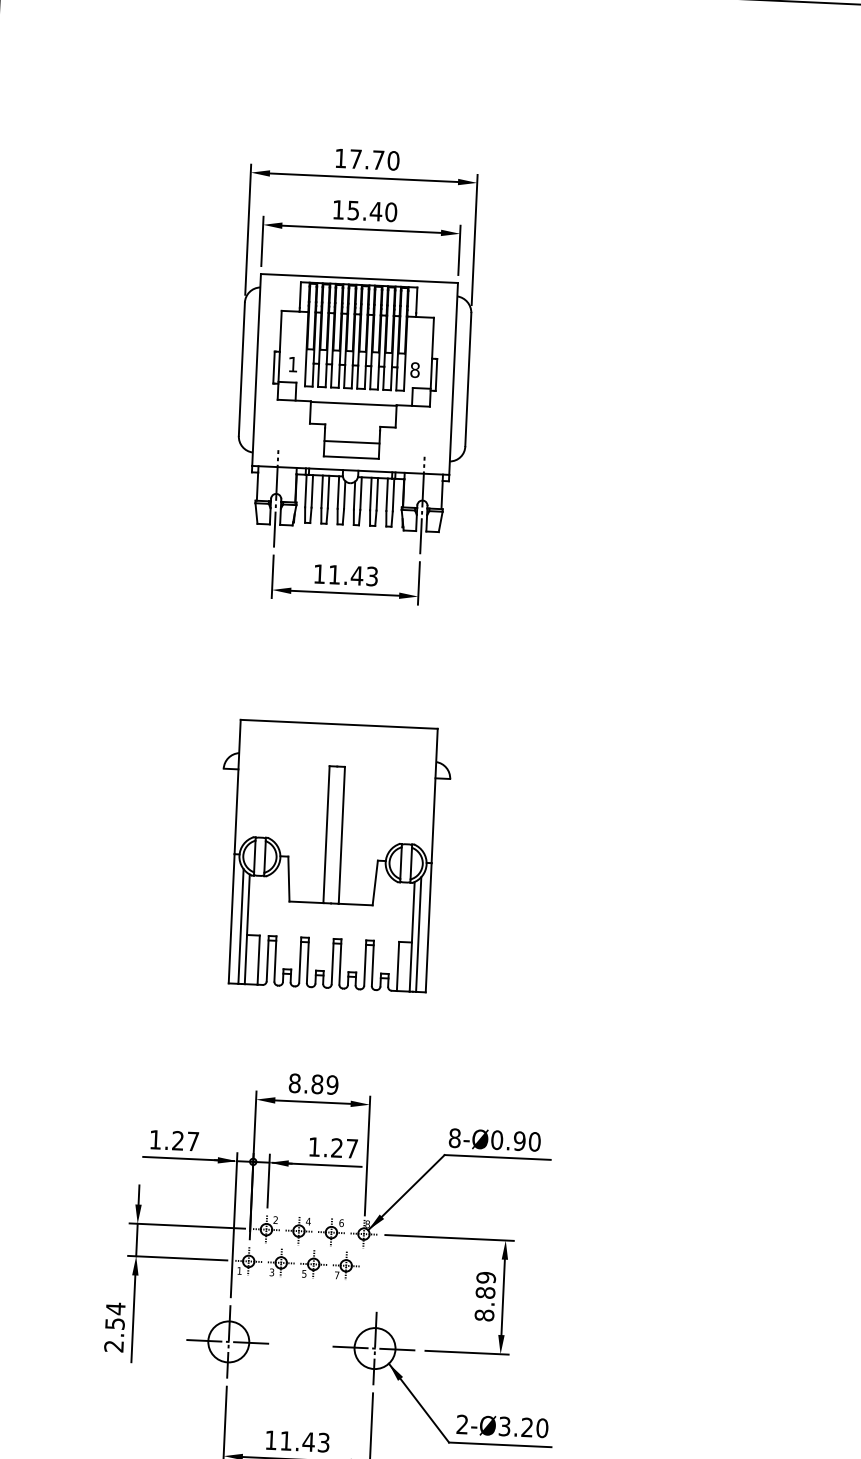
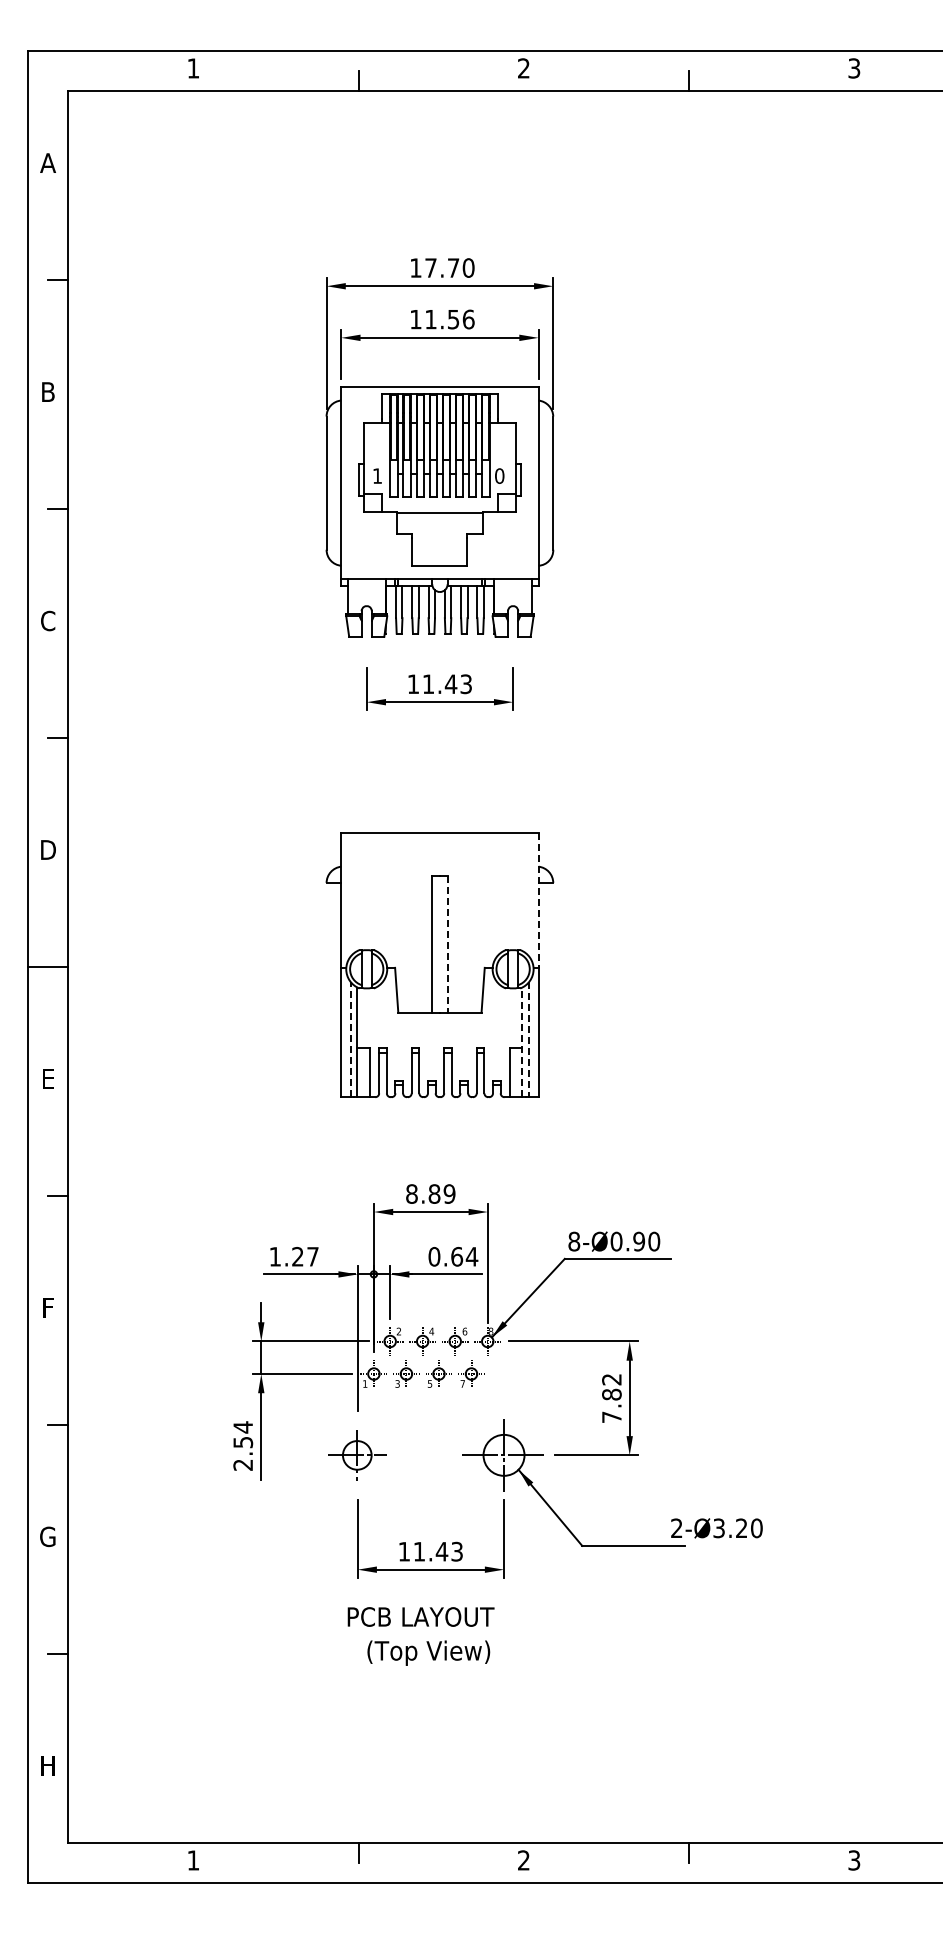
text: (372, 211) -> (449, 319), 15.40 -> 11.56
text: (414, 369) -> (499, 475), 8 -> 0
line: (351, 442) -> (439, 551), removed
line: (275, 498) -> (366, 610), removed
line: (422, 505) -> (513, 610), removed
line: (434, 796) -> (538, 901), solid -> dashed
line: (341, 835) -> (447, 944), solid -> dashed
line: (241, 926) -> (351, 1039), solid -> dashed
line: (418, 935) -> (528, 1040), solid -> dashed
line: (412, 936) -> (522, 1042), solid -> dashed
text: (333, 1147) -> (453, 1256), 1.27 -> 0.64
text: (484, 1296) -> (611, 1398), 8.89 -> 7.82
part: (227, 1342) -> (356, 1455), size x0.7
text: (502, 1426) -> (716, 1528), moved

